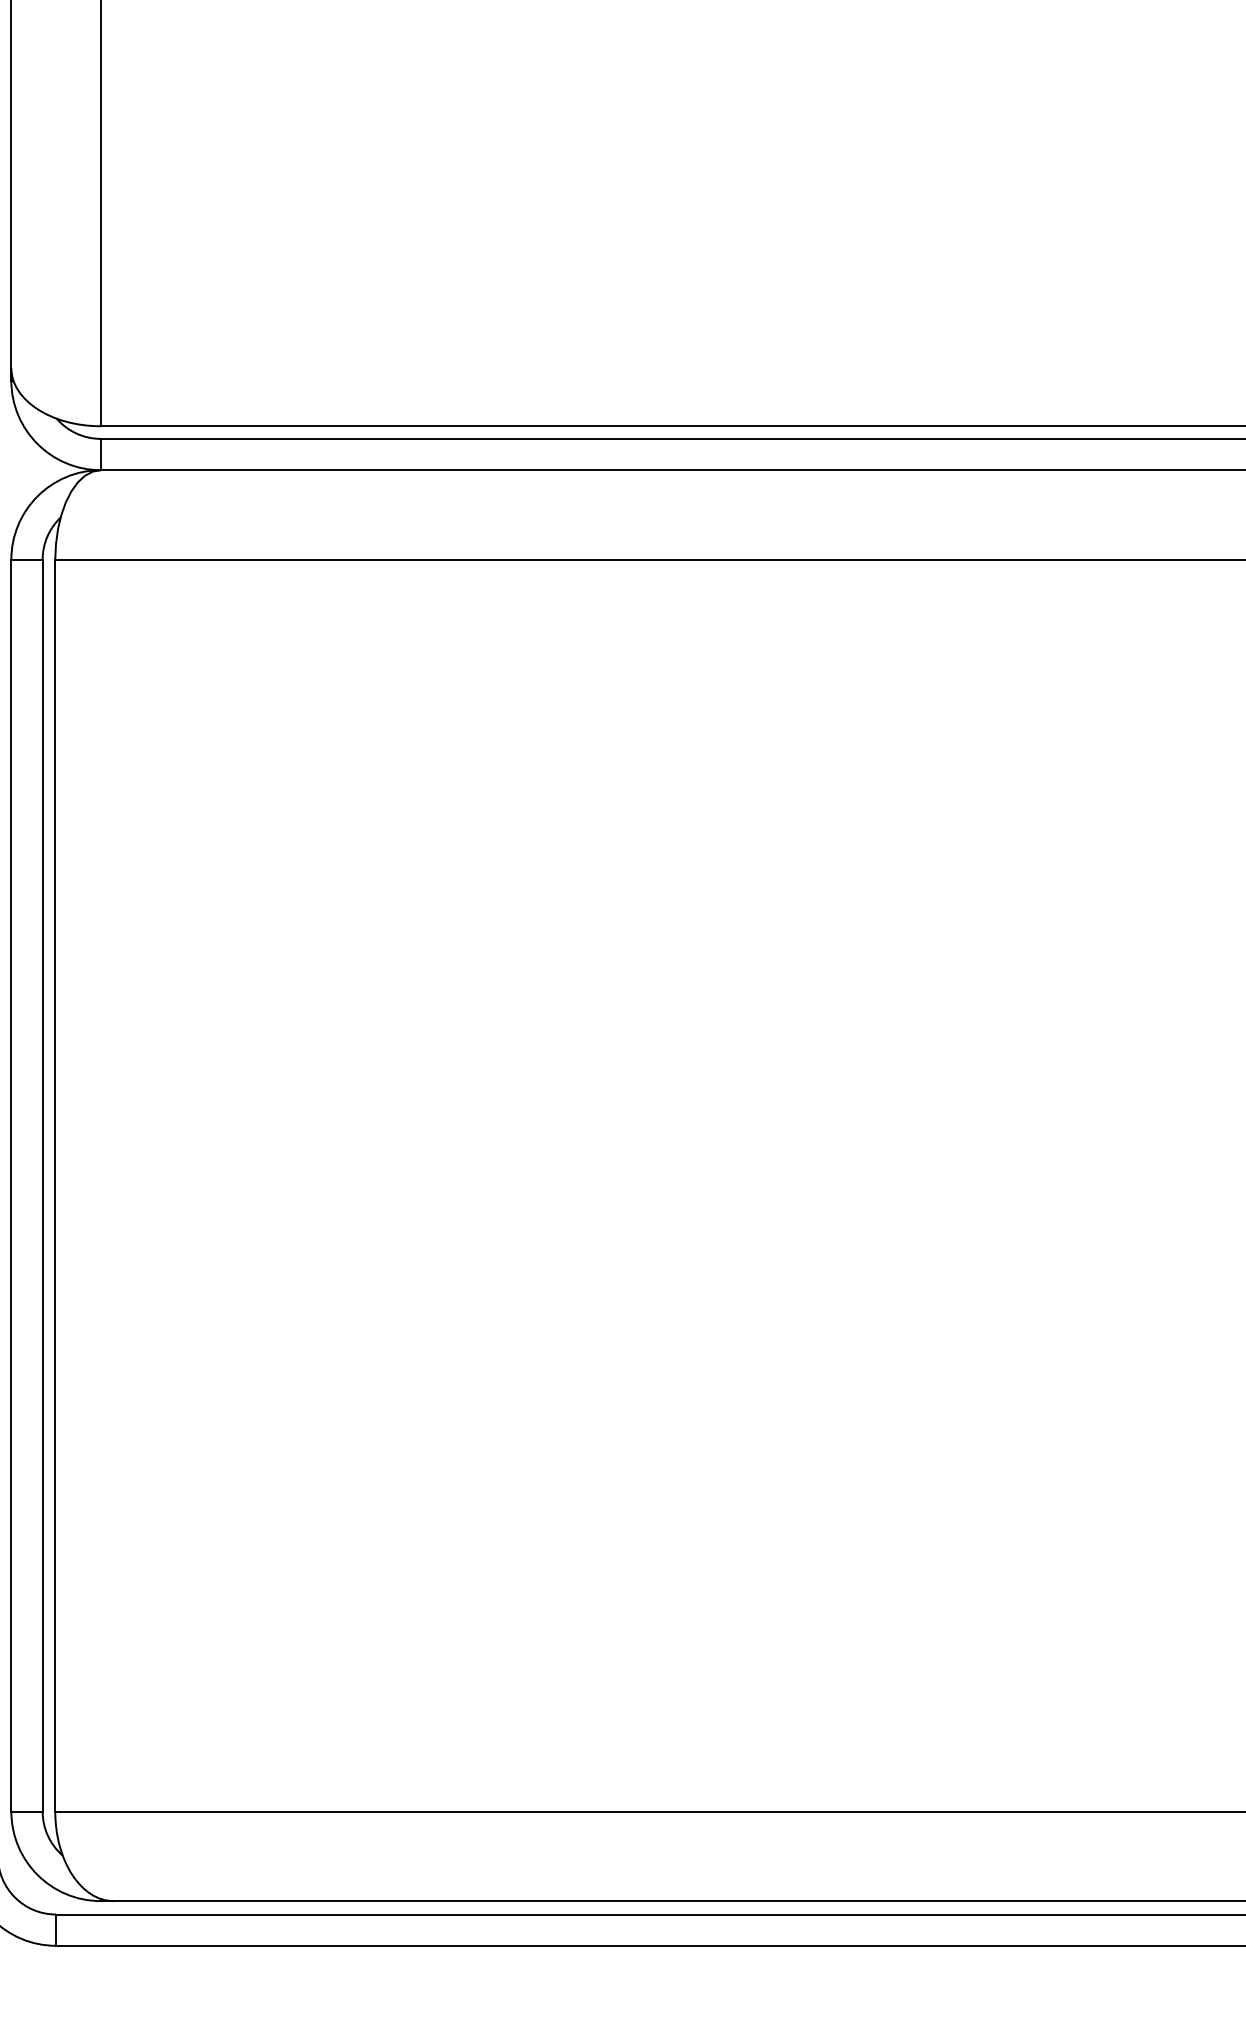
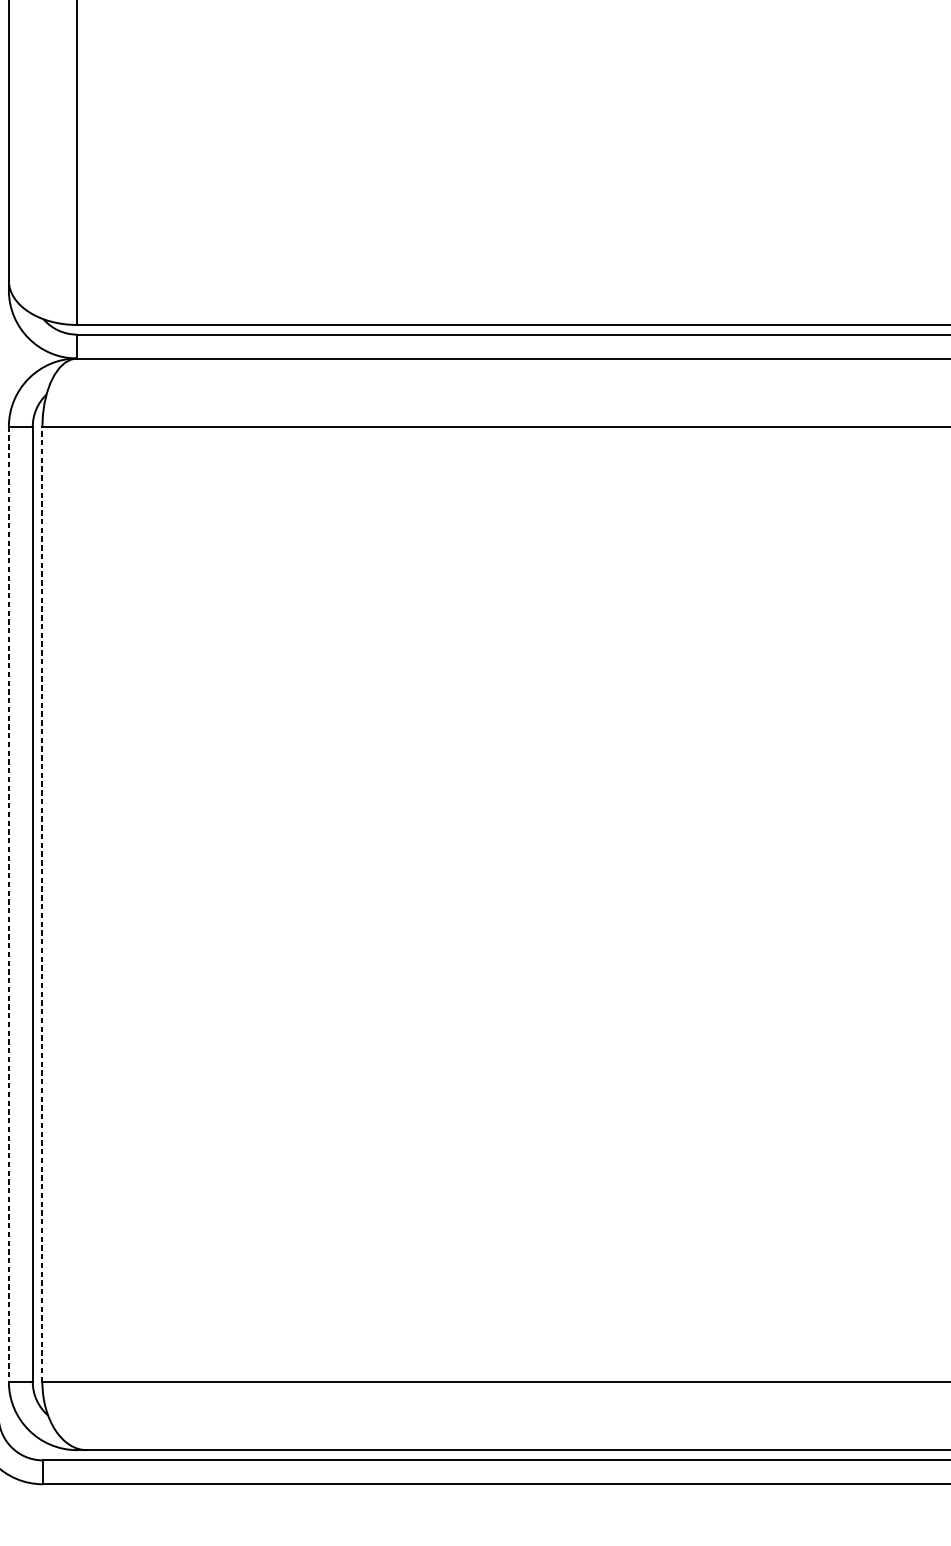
line: (55, 1185) -> (42, 904), solid -> dashed
line: (11, 1186) -> (8, 904), solid -> dashed

